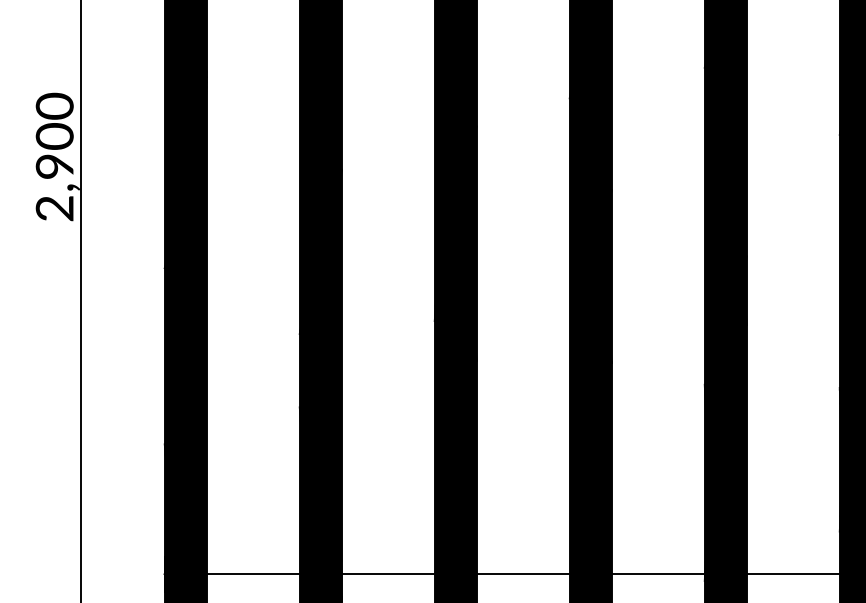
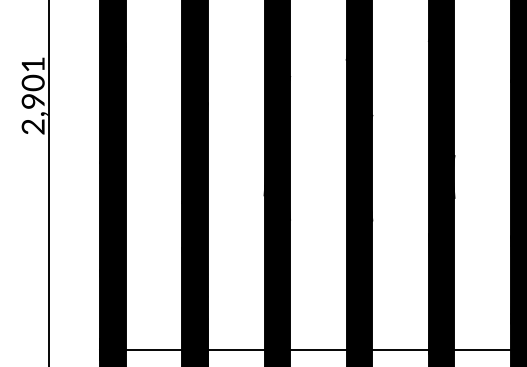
text: (53, 106) -> (32, 64), 2,900 -> 2,901

